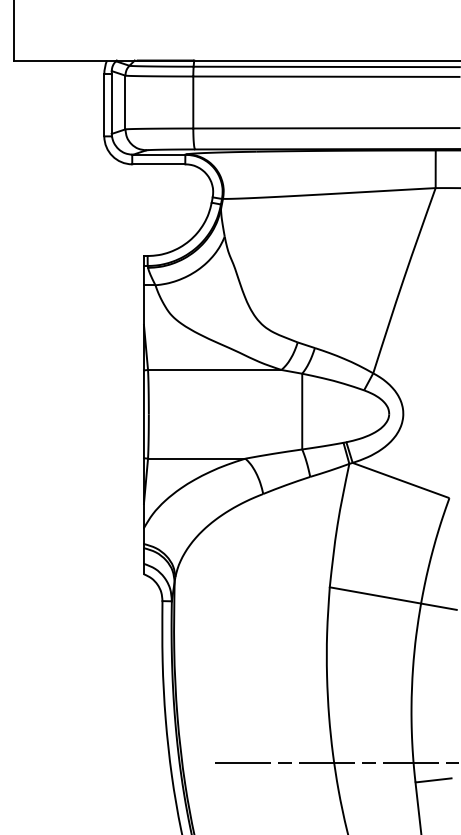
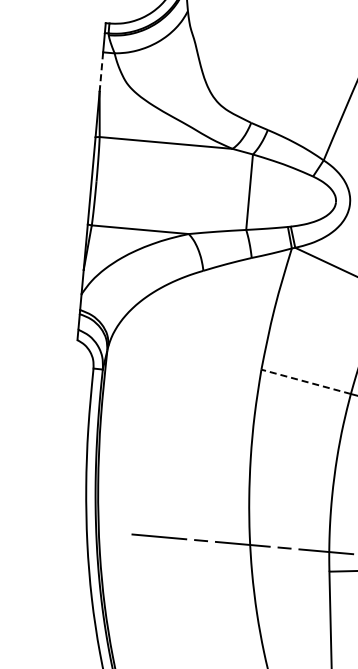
line: (143, 305) -> (100, 72), solid -> dashed
line: (374, 595) -> (305, 381), solid -> dashed

